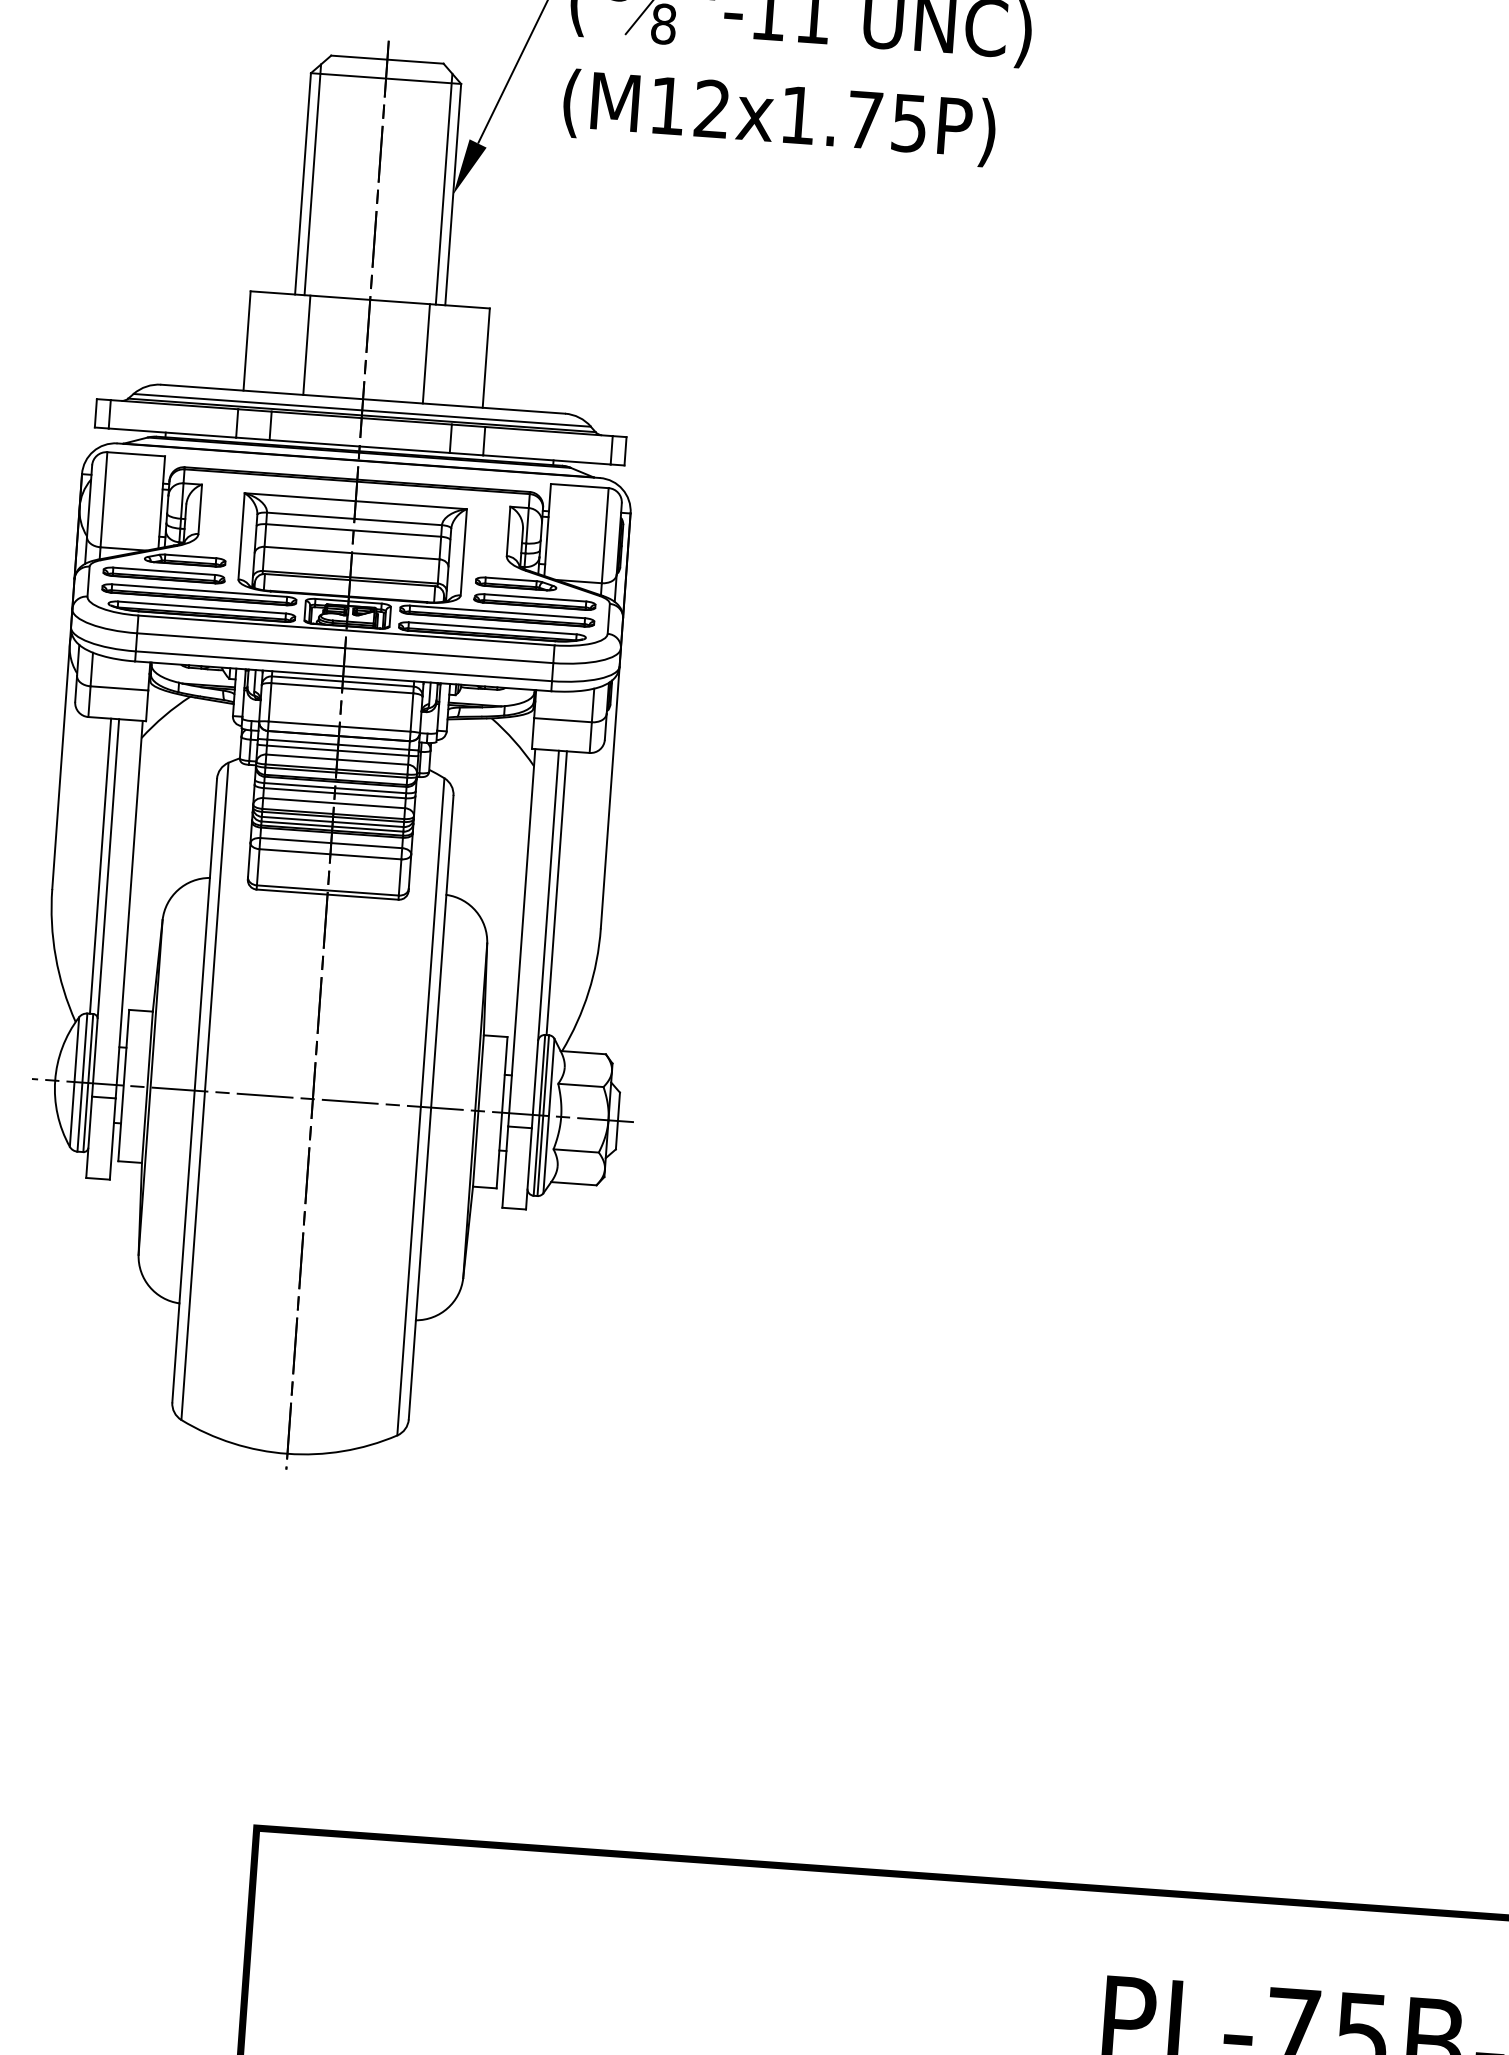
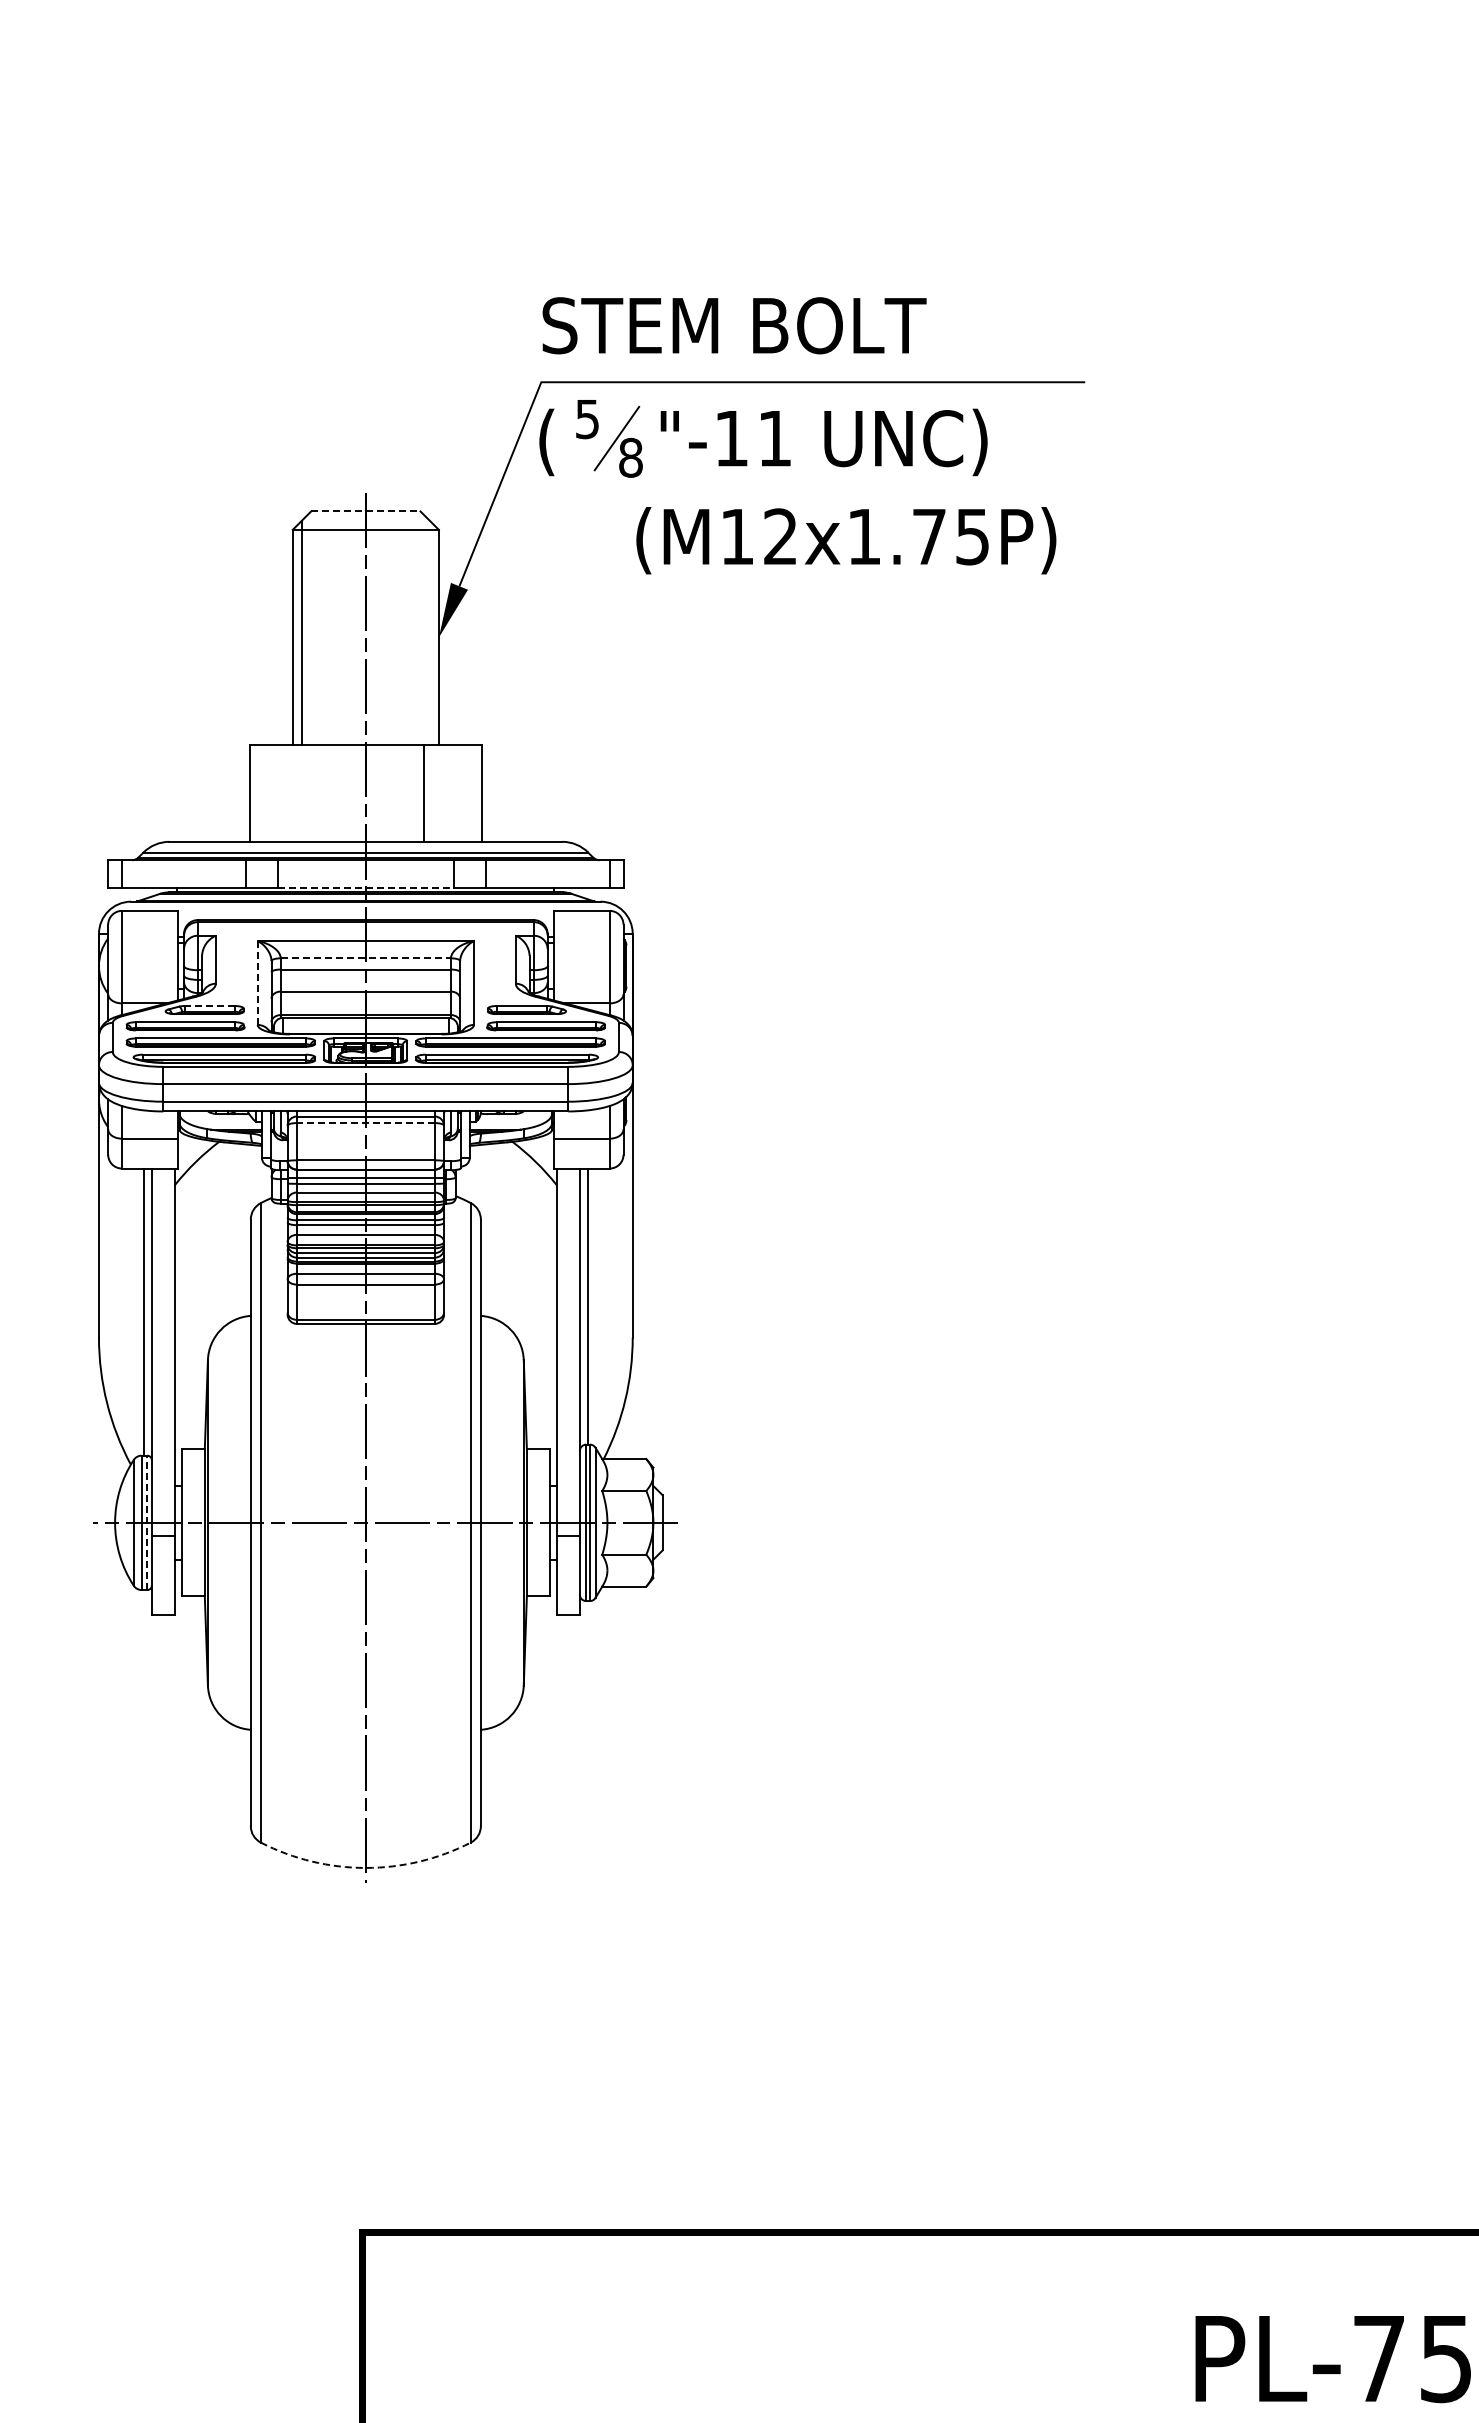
line: (387, 59) -> (365, 511), solid -> dashed
text: (779, 117) -> (846, 540), moved
line: (443, 188) -> (429, 632), removed
line: (306, 345) -> (307, 793), removed
line: (359, 446) -> (365, 887), solid -> dashed
line: (355, 519) -> (366, 958), solid -> dashed
line: (241, 536) -> (257, 983), solid -> dashed
line: (190, 556) -> (209, 1006), solid -> dashed
line: (341, 688) -> (365, 1123), solid -> dashed
line: (88, 1082) -> (147, 1522), solid -> dashed
arc: (287, 1453) -> (365, 1867), solid -> dashed

